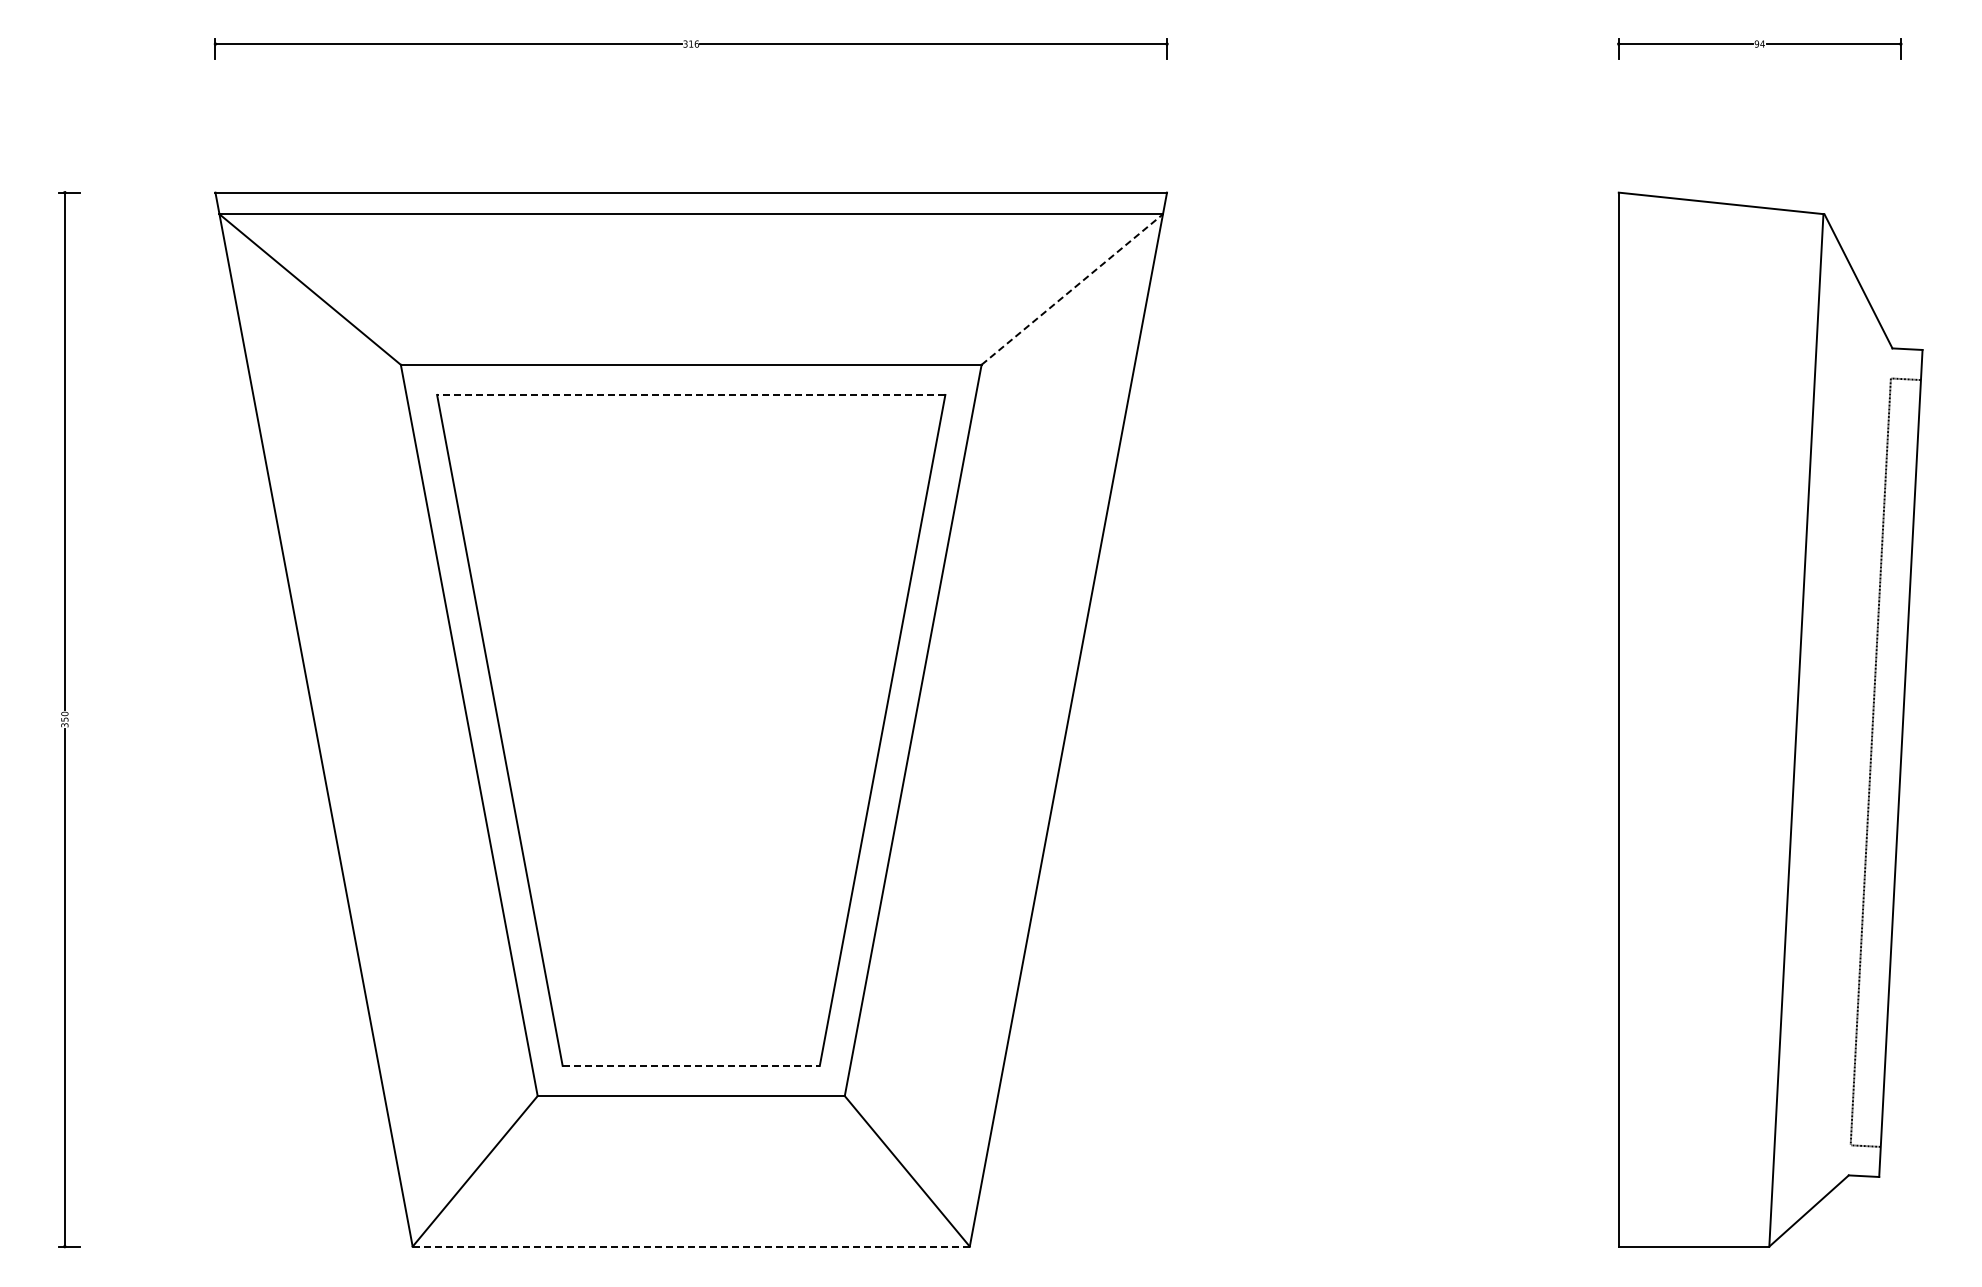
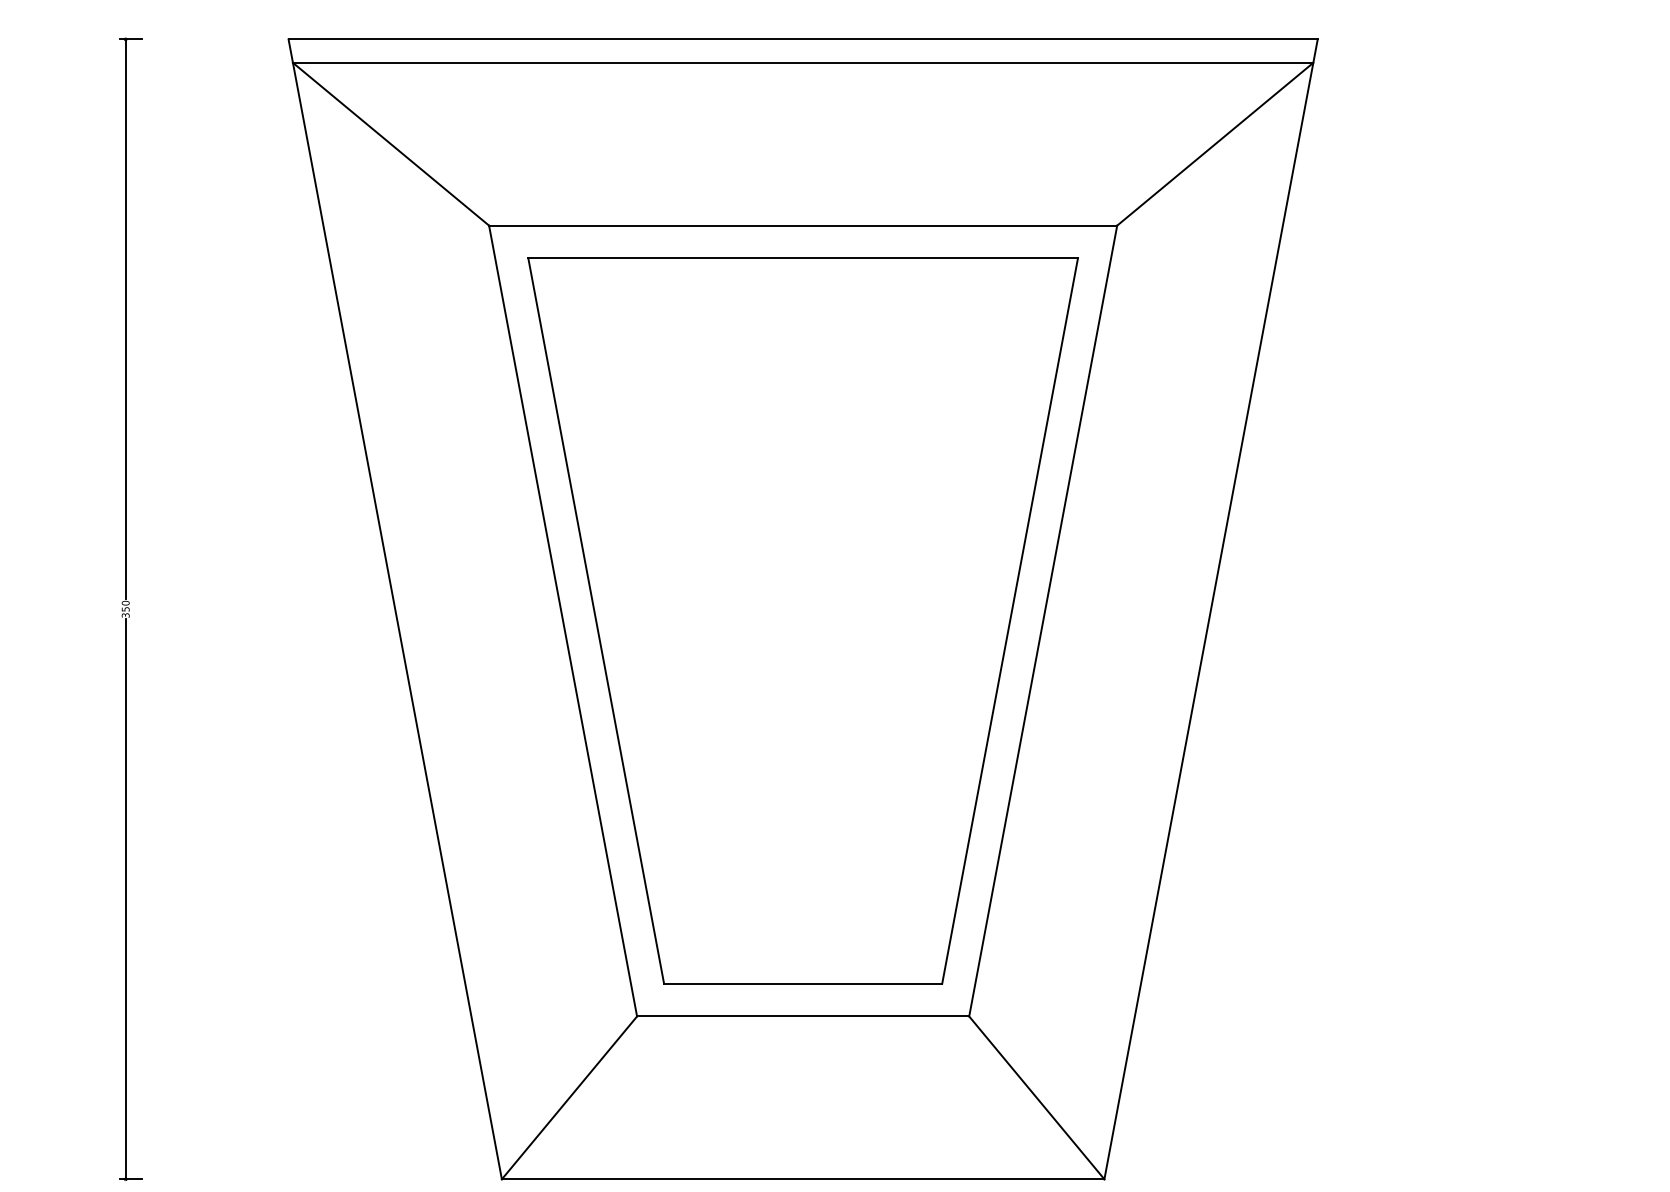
line: (1072, 289) -> (1215, 144), dashed -> solid
line: (690, 394) -> (802, 257), dashed -> solid
line: (691, 1065) -> (803, 983), dashed -> solid
line: (691, 1246) -> (803, 1179), dashed -> solid

